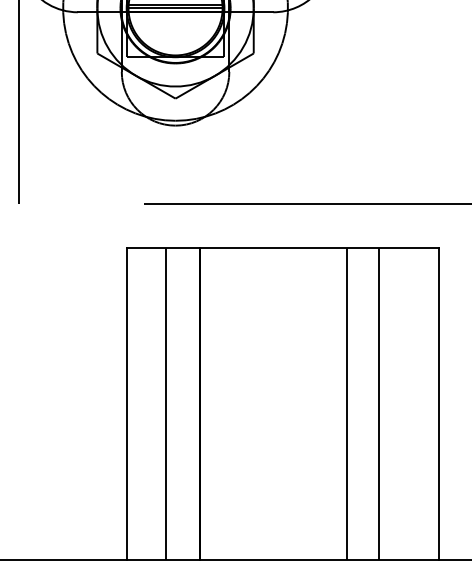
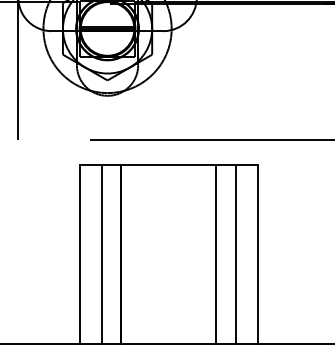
line: (347, 403) -> (216, 254), moved
line: (378, 403) -> (235, 254), moved

